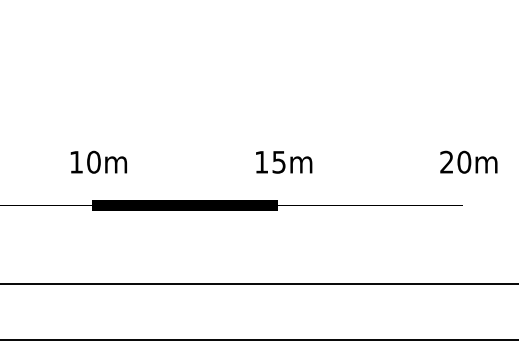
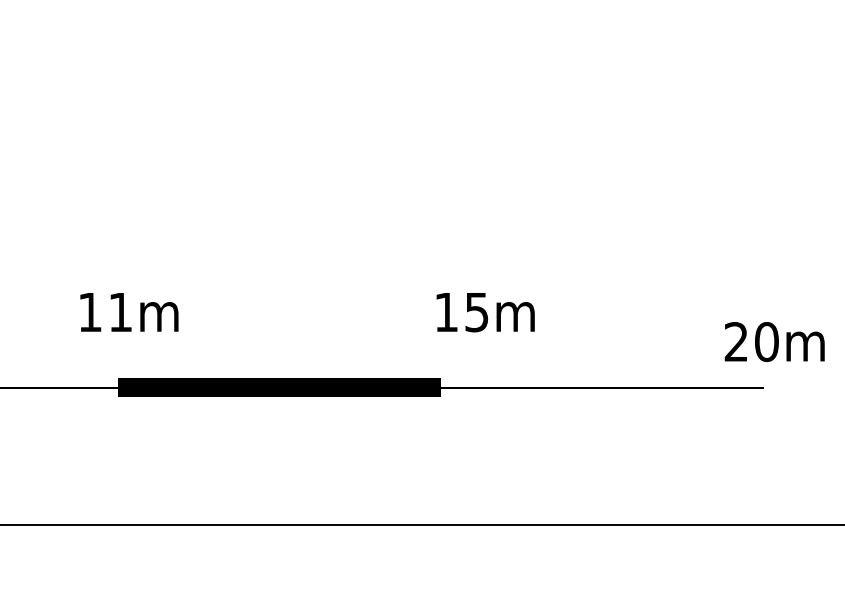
text: (93, 161) -> (119, 310), 10m -> 11m
text: (468, 161) -> (774, 340), moved
text: (284, 162) -> (486, 312), moved

